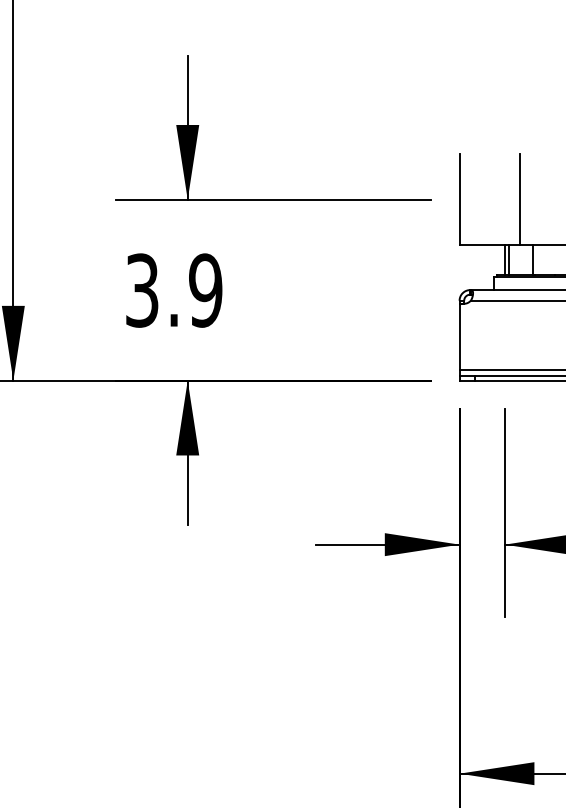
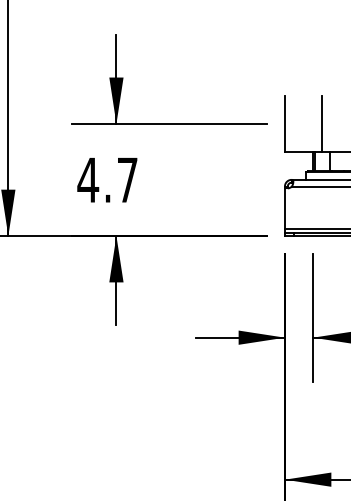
text: (173, 291) -> (107, 180), 3.9 -> 4.7

